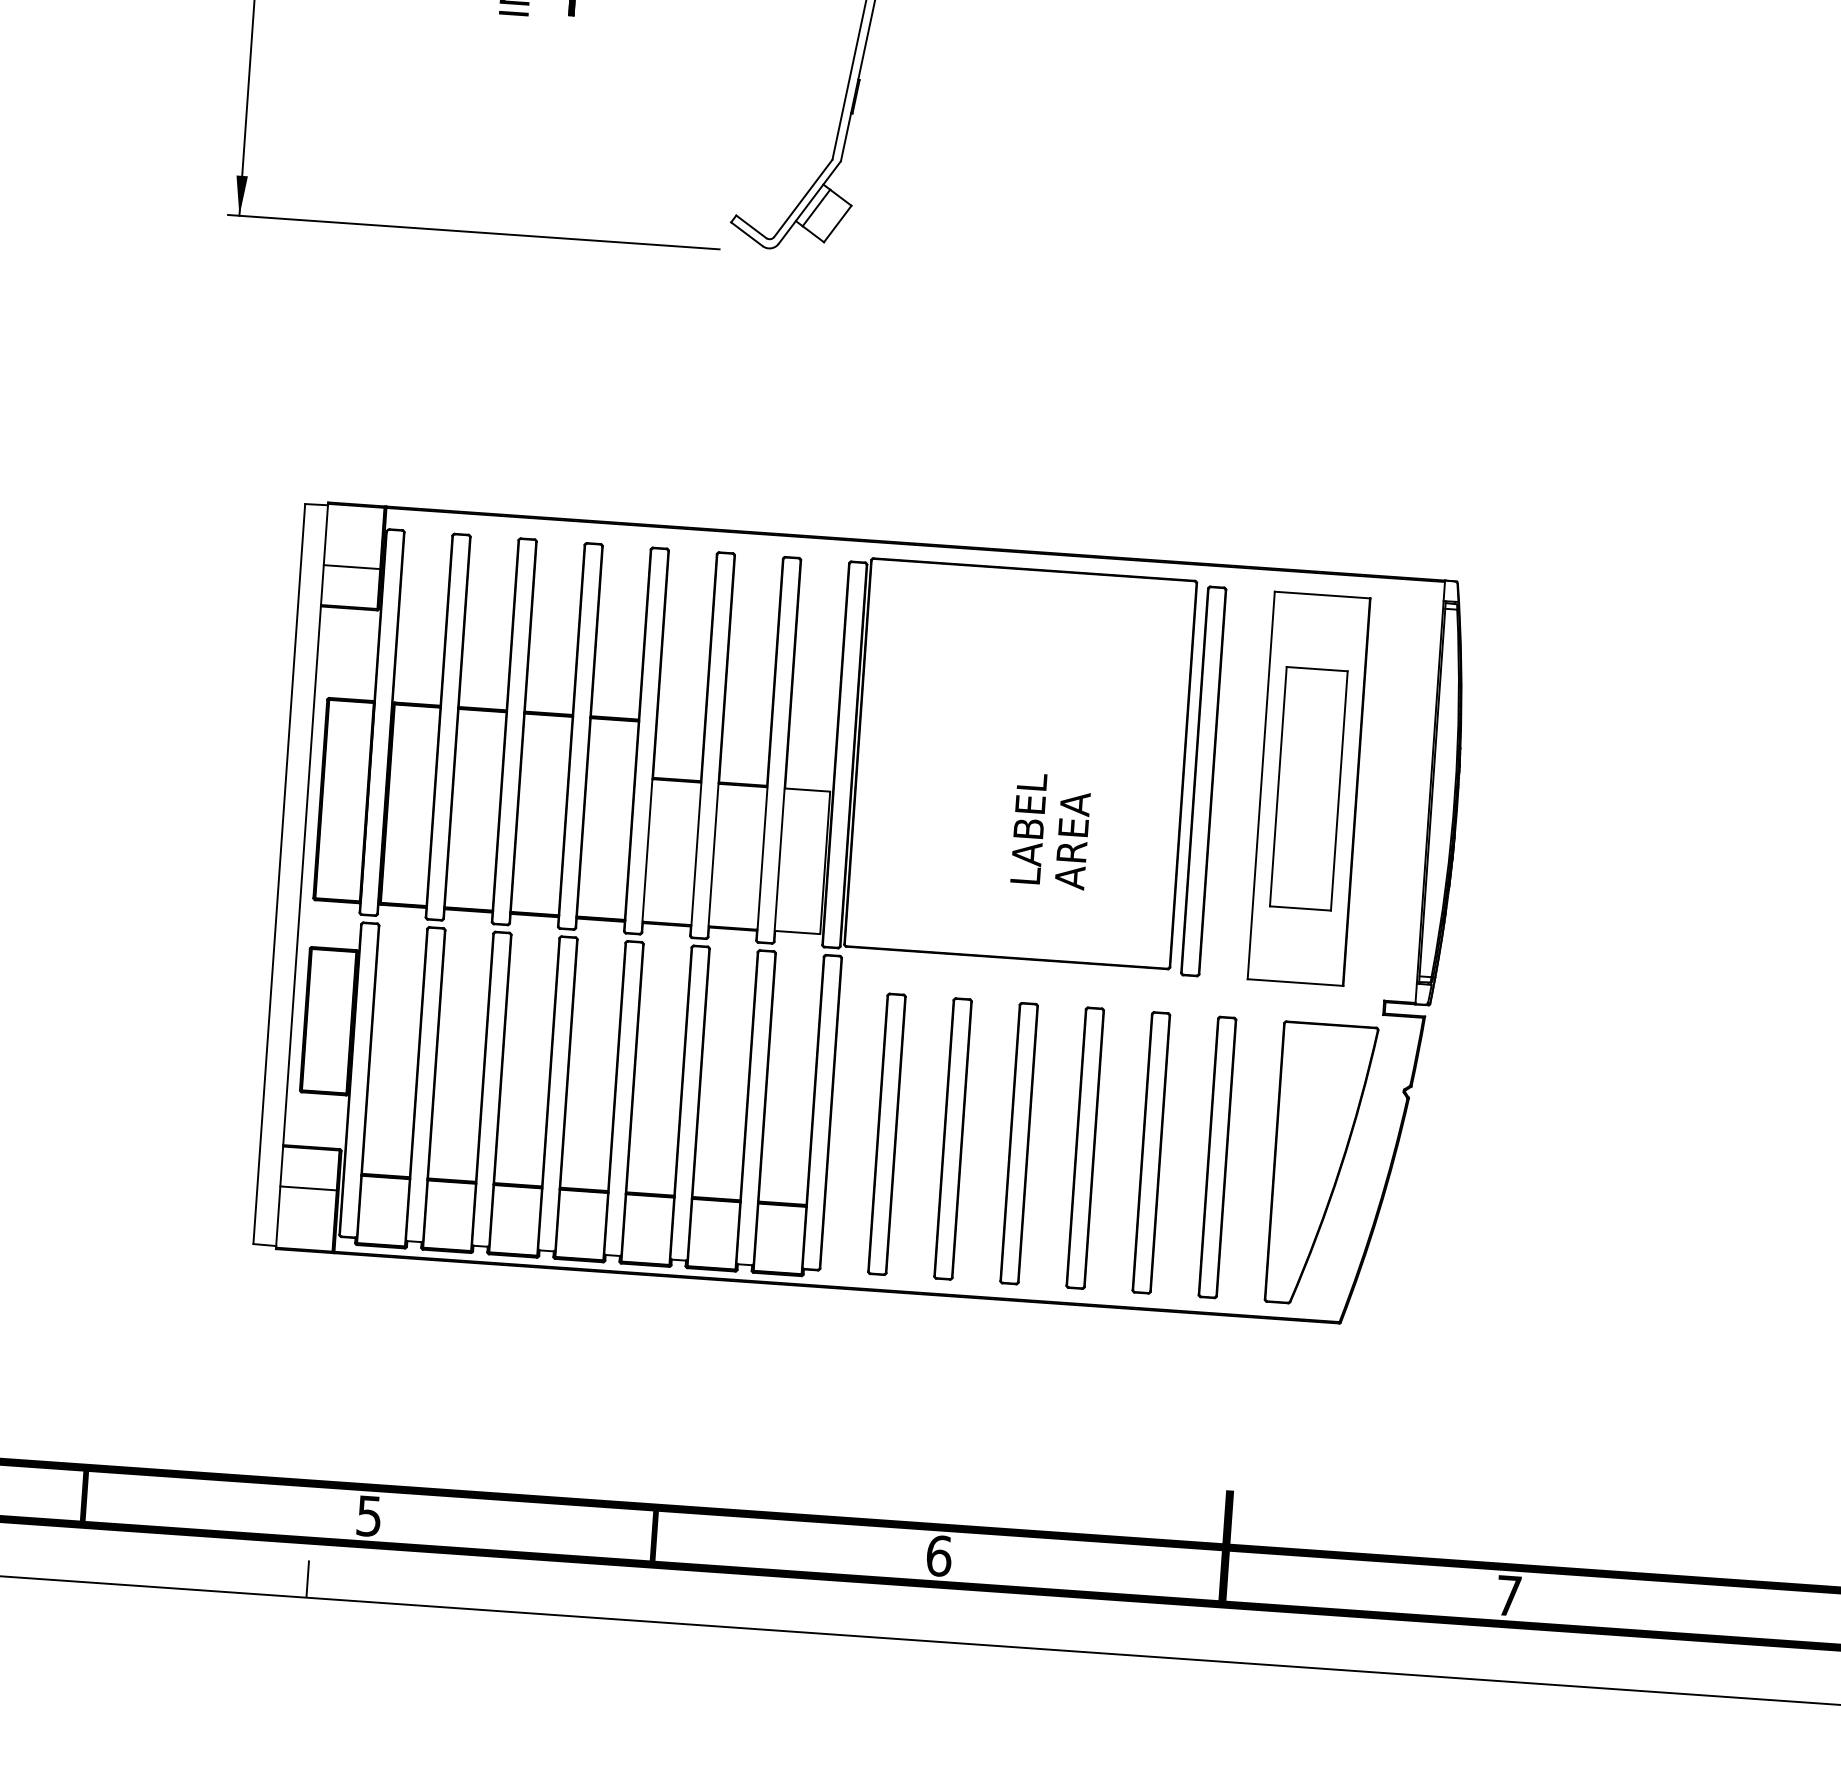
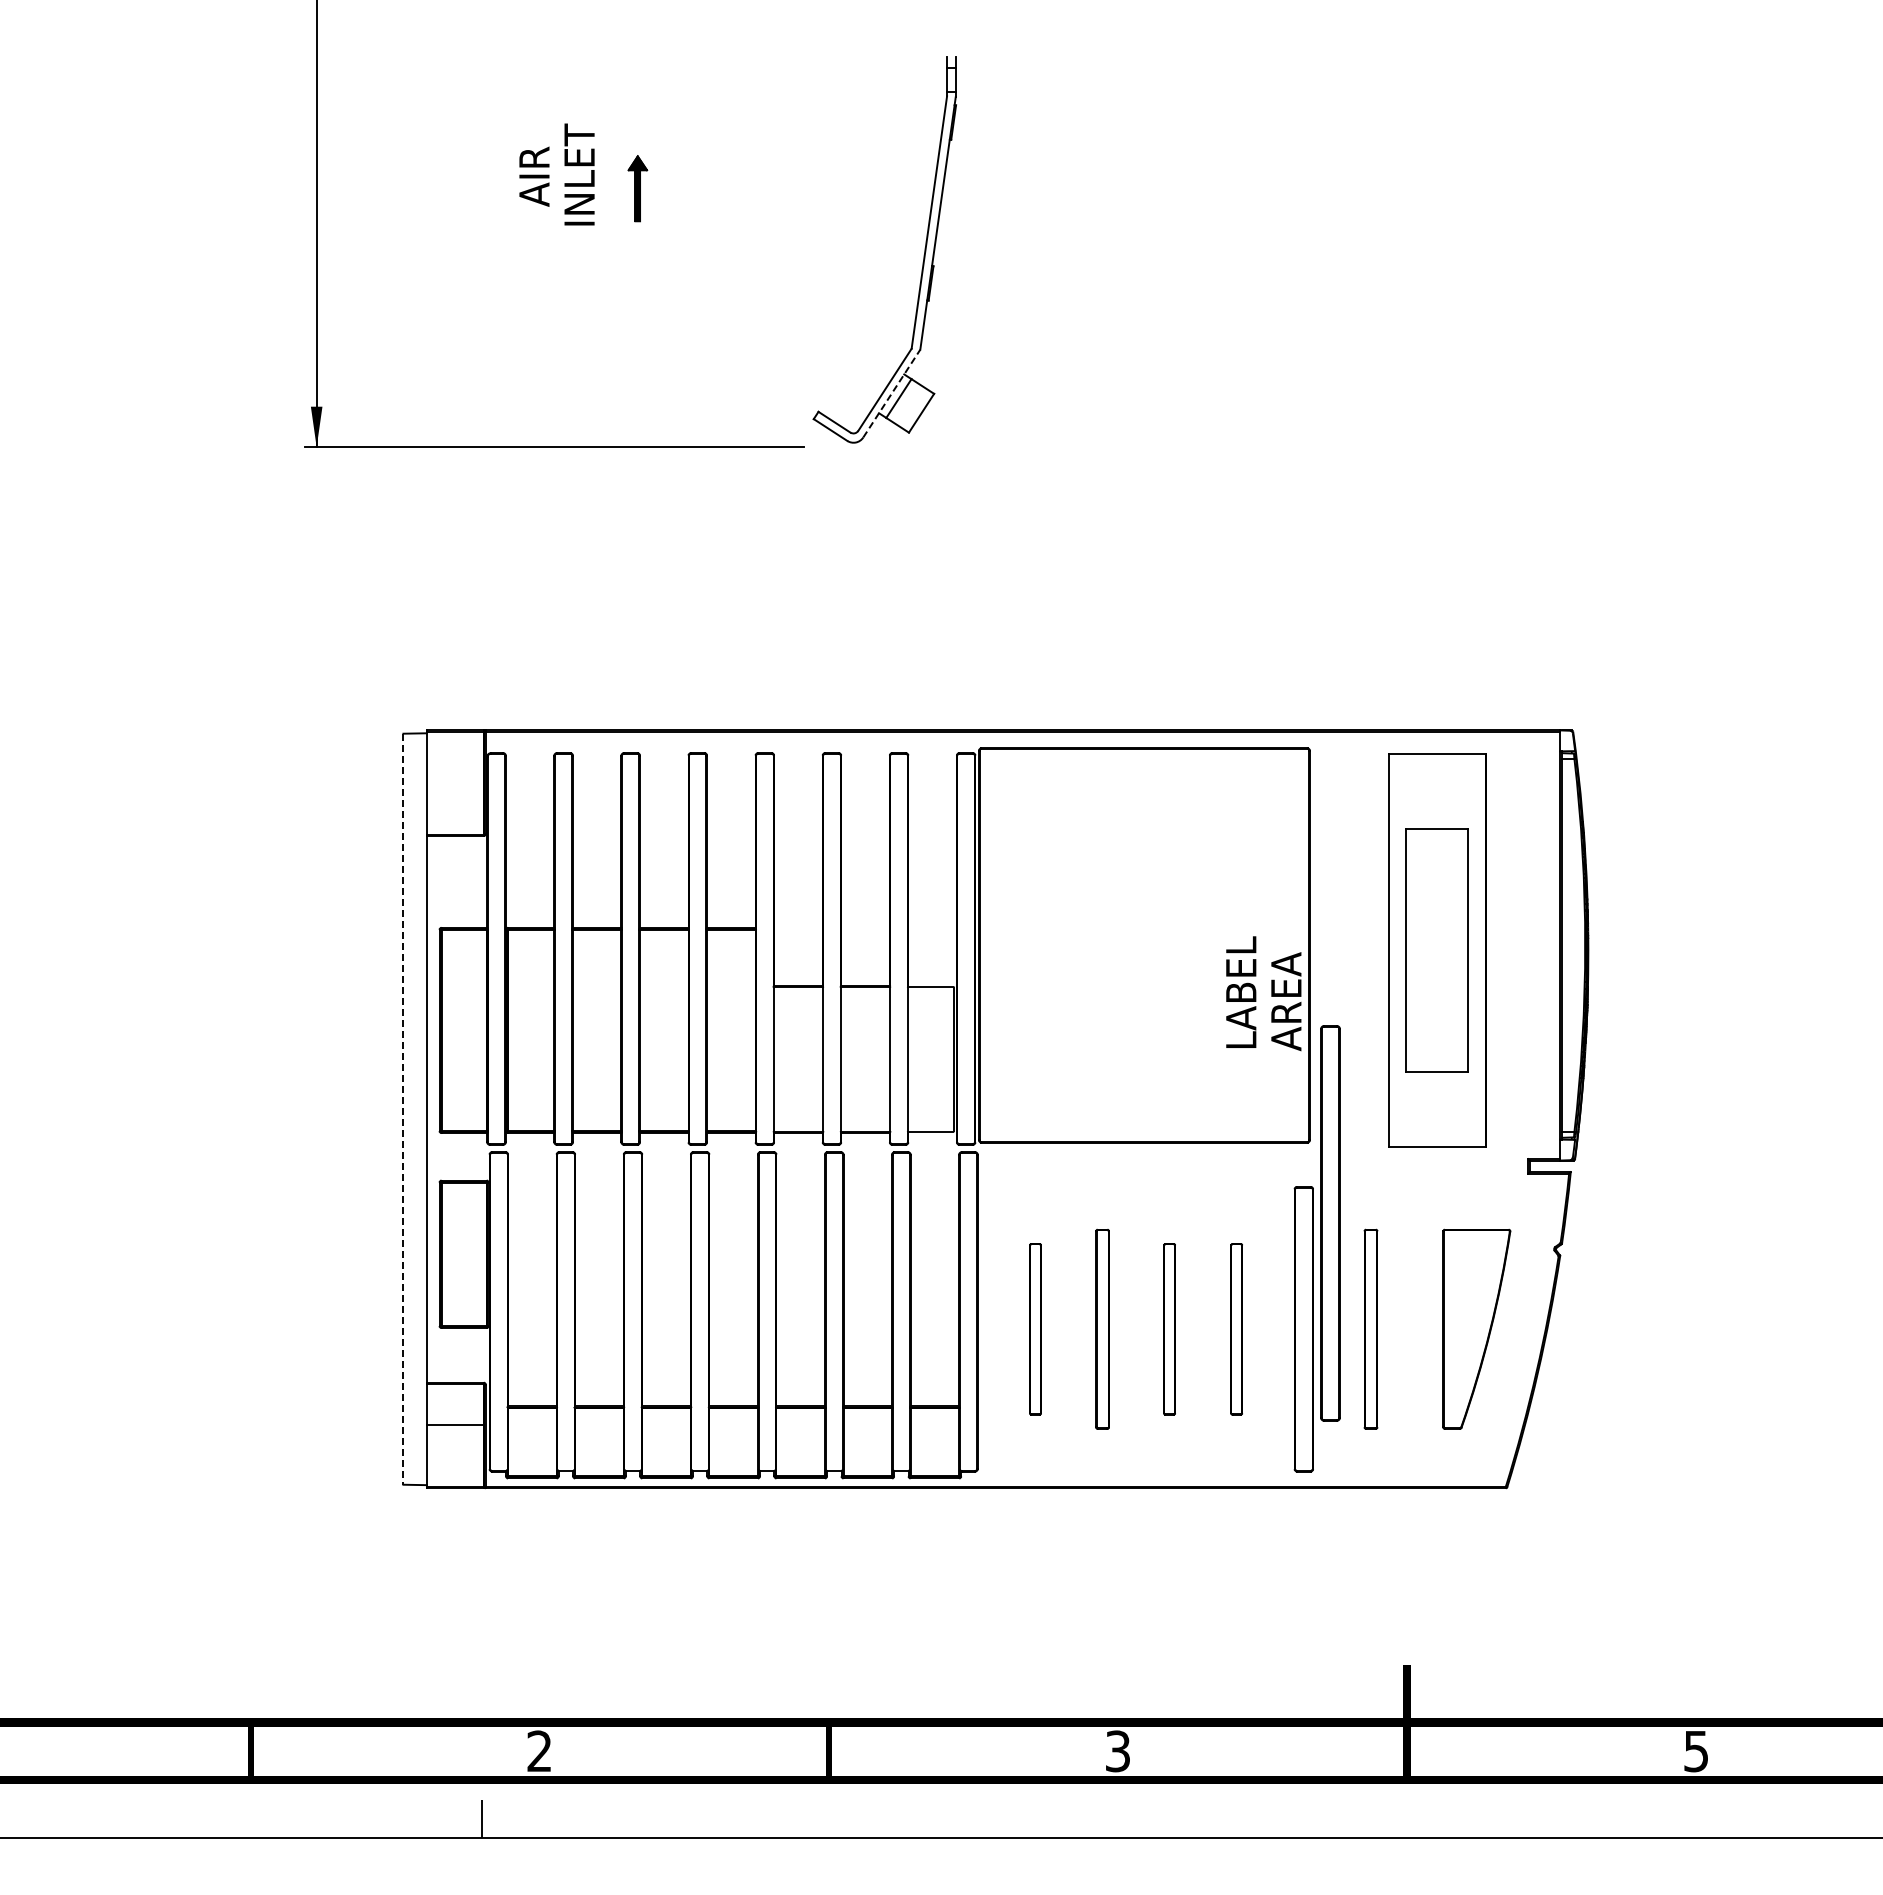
line: (810, 202) -> (892, 393), solid -> dashed
line: (352, 567) -> (455, 794), removed
part: (1203, 781) -> (1330, 1223), moved
text: (1050, 831) -> (1263, 993), moved
line: (279, 874) -> (403, 1109), solid -> dashed
part: (886, 1134) -> (1035, 1329), size x0.6
part: (952, 1139) -> (1102, 1329), size x0.7
part: (1018, 1143) -> (1169, 1329), size x0.6
part: (1084, 1148) -> (1236, 1329), size x0.6
part: (1216, 1157) -> (1370, 1329), size x0.7
part: (1321, 1165) -> (1476, 1329), size x0.7
text: (369, 1516) -> (539, 1751), 5 -> 2
text: (938, 1556) -> (1117, 1751), 6 -> 3
text: (1509, 1595) -> (1696, 1751), 7 -> 5

